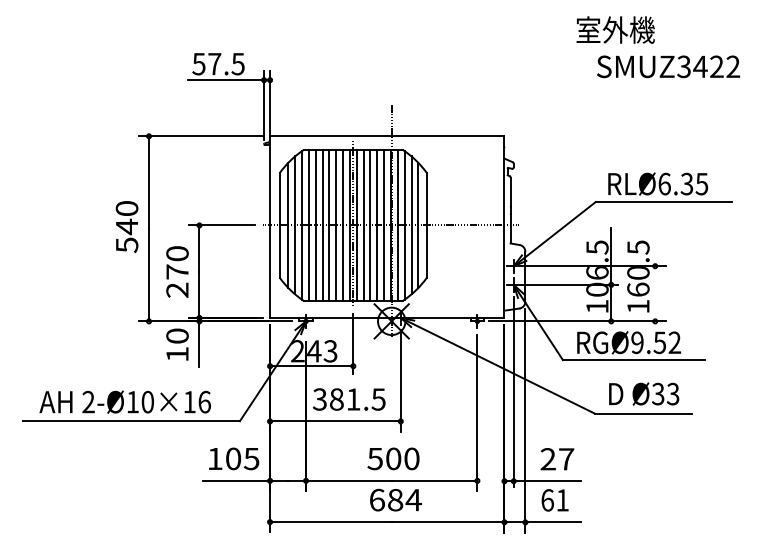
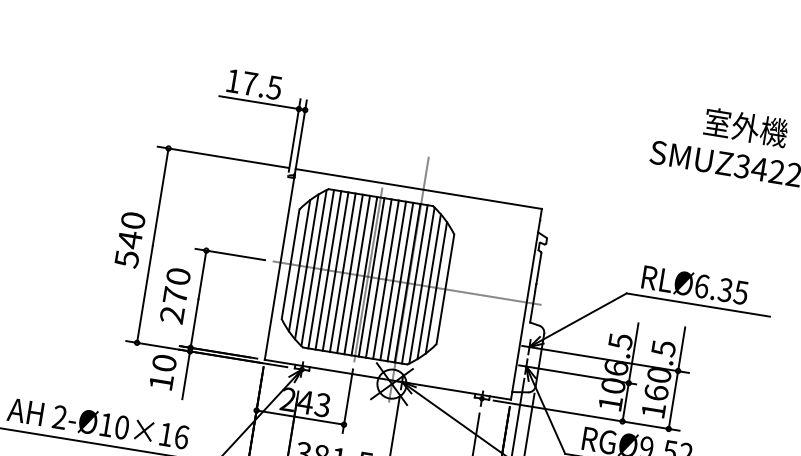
text: (615, 29) -> (745, 126), moved
text: (198, 64) -> (232, 81), 57.5 -> 17.5
line: (655, 272) -> (677, 377), added

